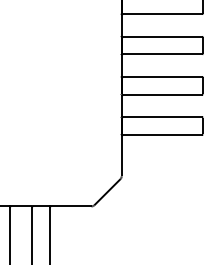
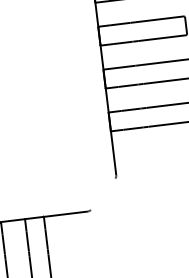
line: (107, 192) -> (103, 194), removed

